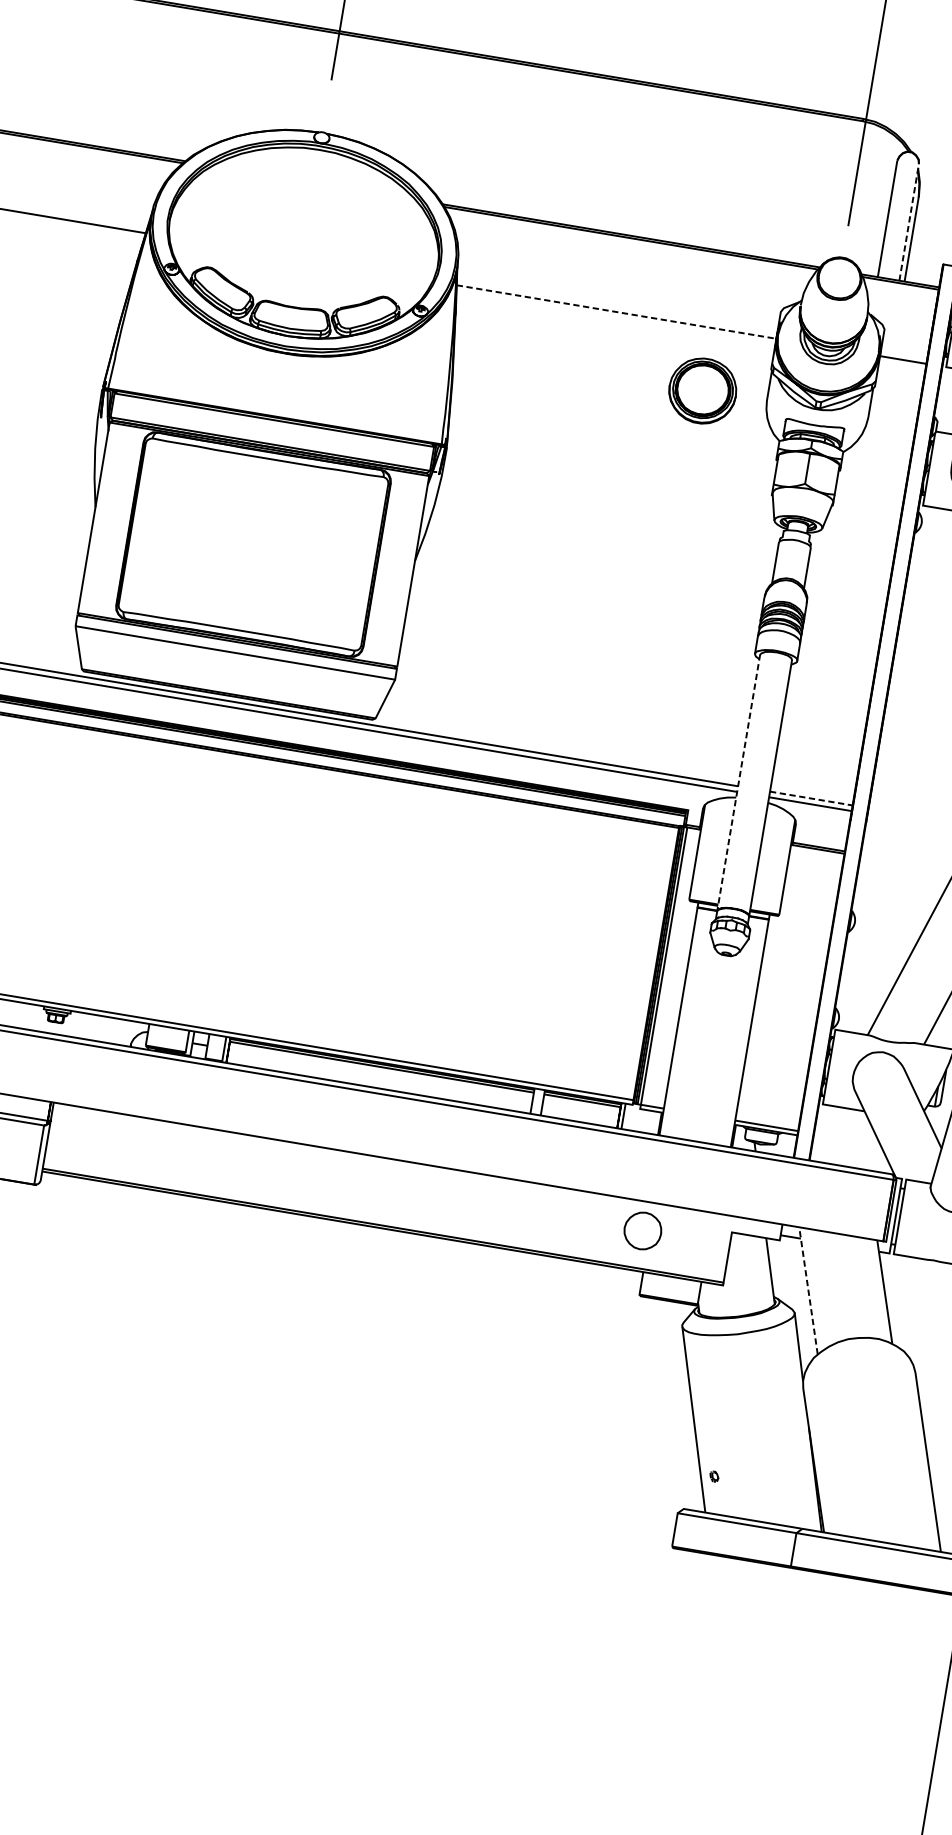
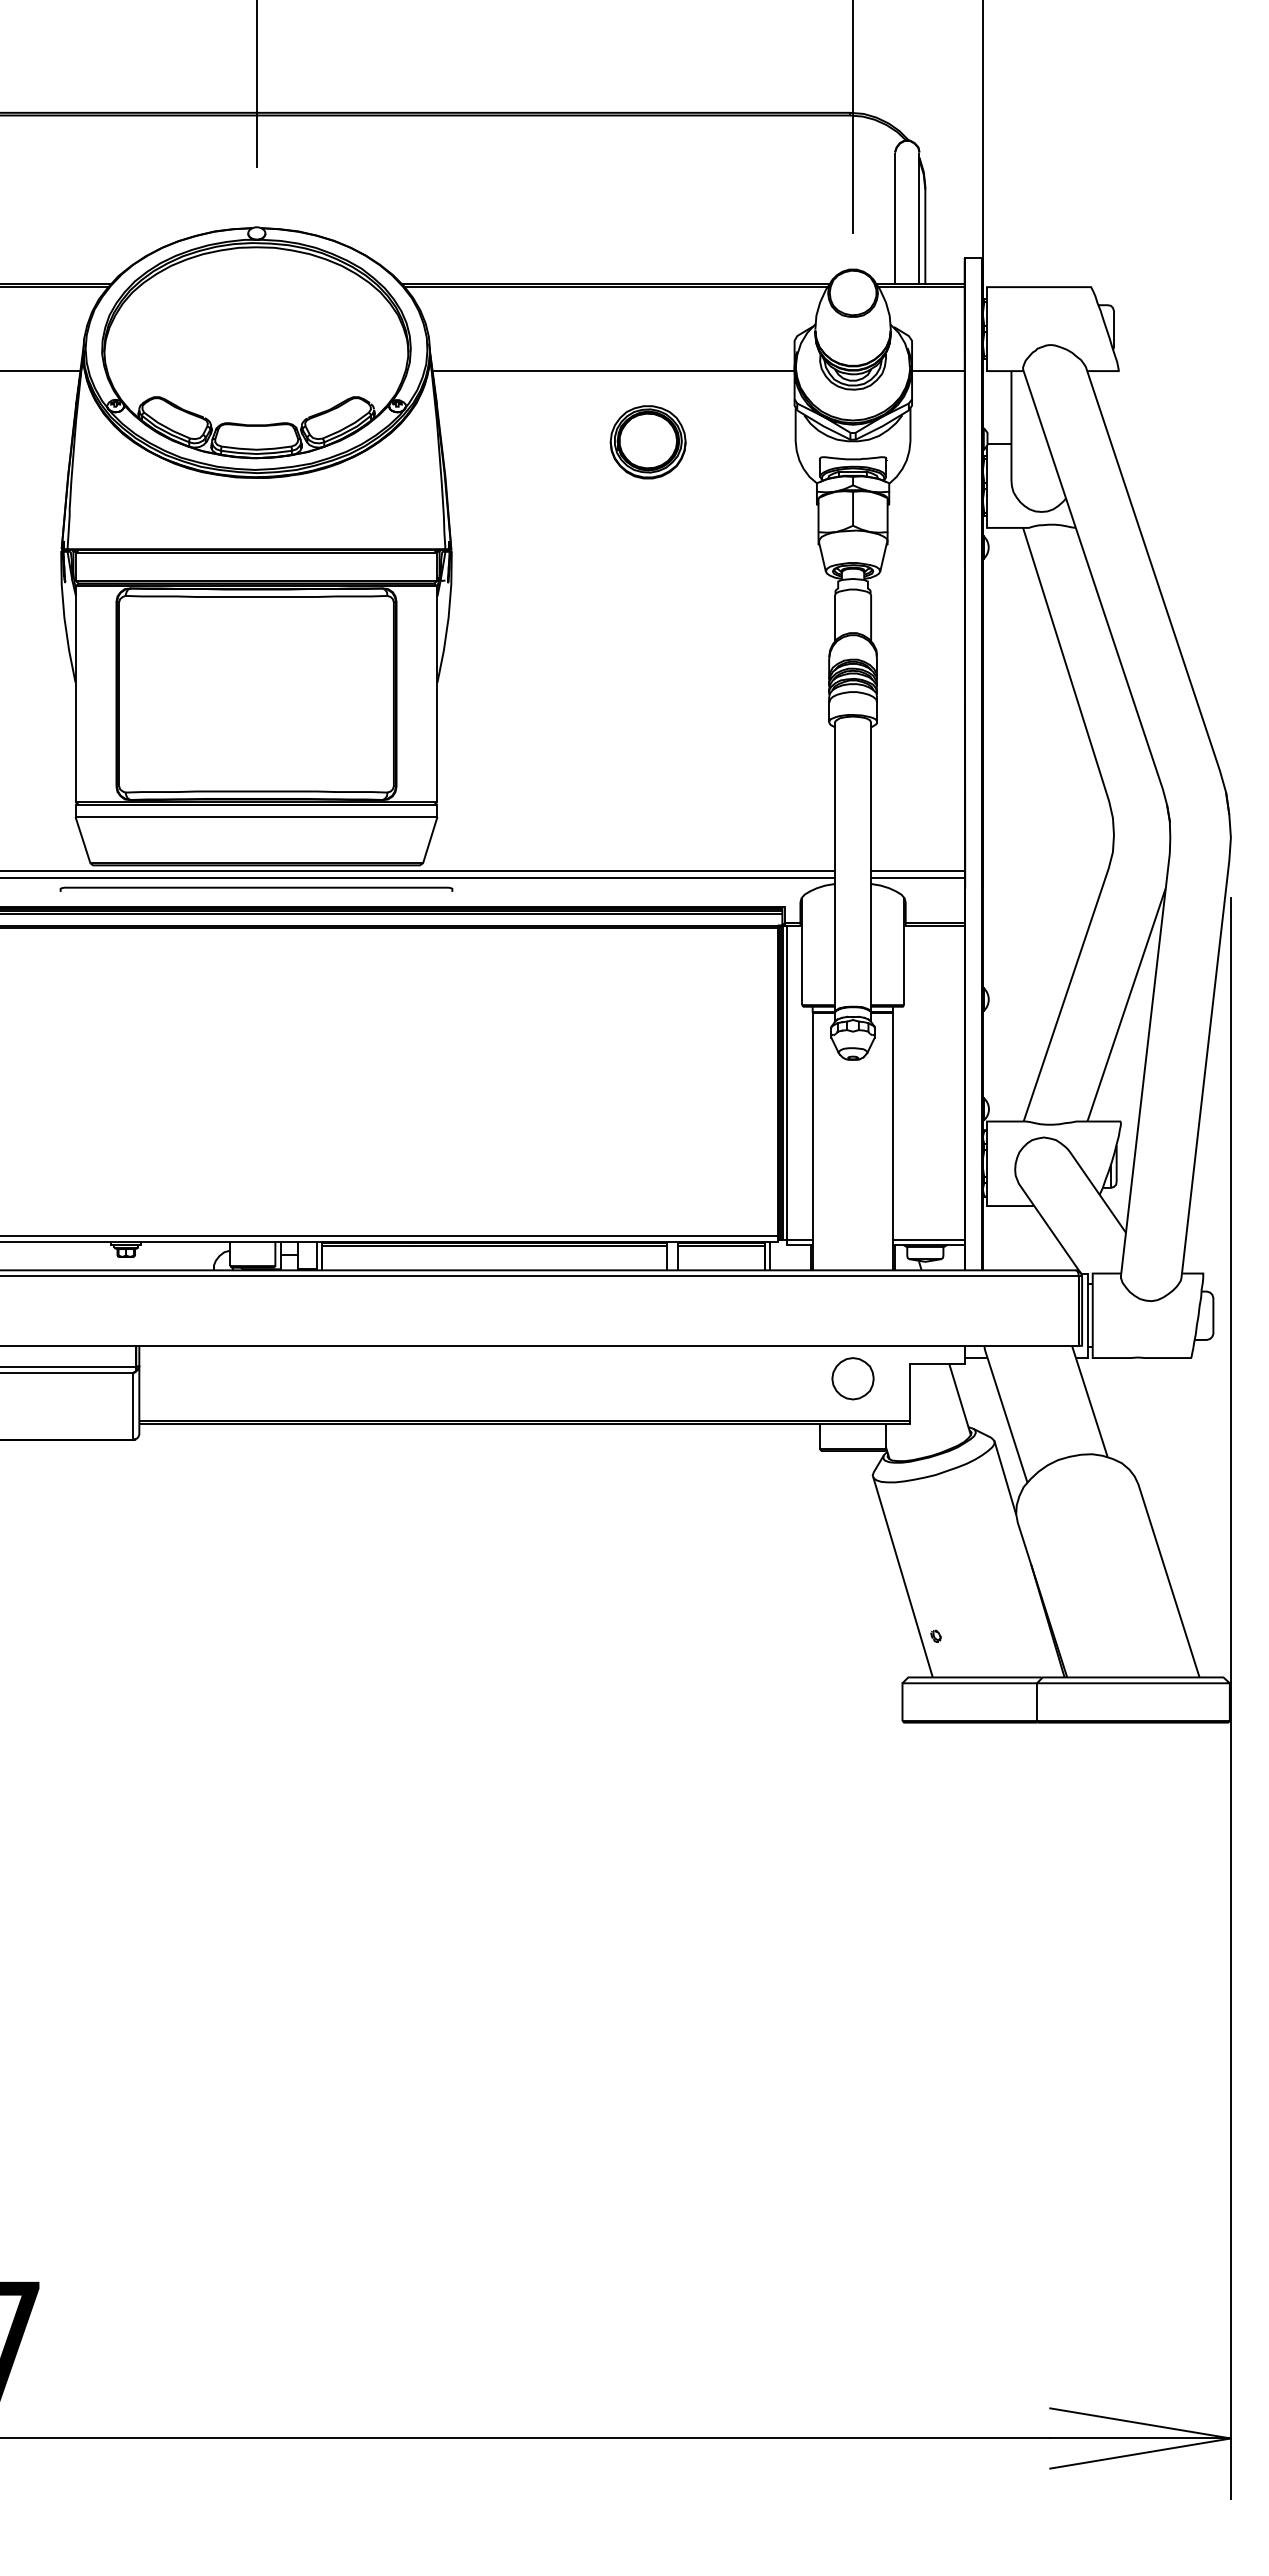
line: (908, 224) -> (919, 220), dashed -> solid
line: (617, 312) -> (614, 371), dashed -> solid
part: (702, 391) -> (647, 442), moved
curve: (224, 716) -> (256, 888), added
line: (738, 782) -> (834, 867), dashed -> solid
line: (810, 798) -> (917, 871), dashed -> solid
part: (642, 1230) -> (852, 1378), moved
line: (808, 1290) -> (1005, 1413), dashed -> solid

